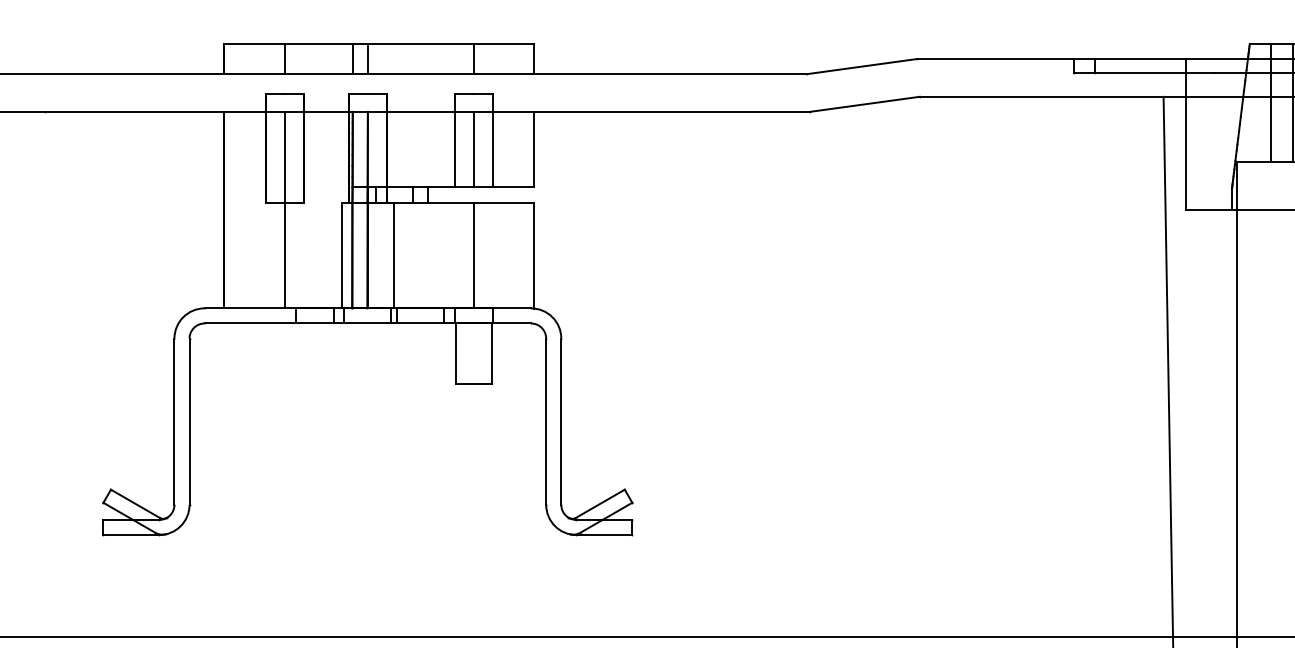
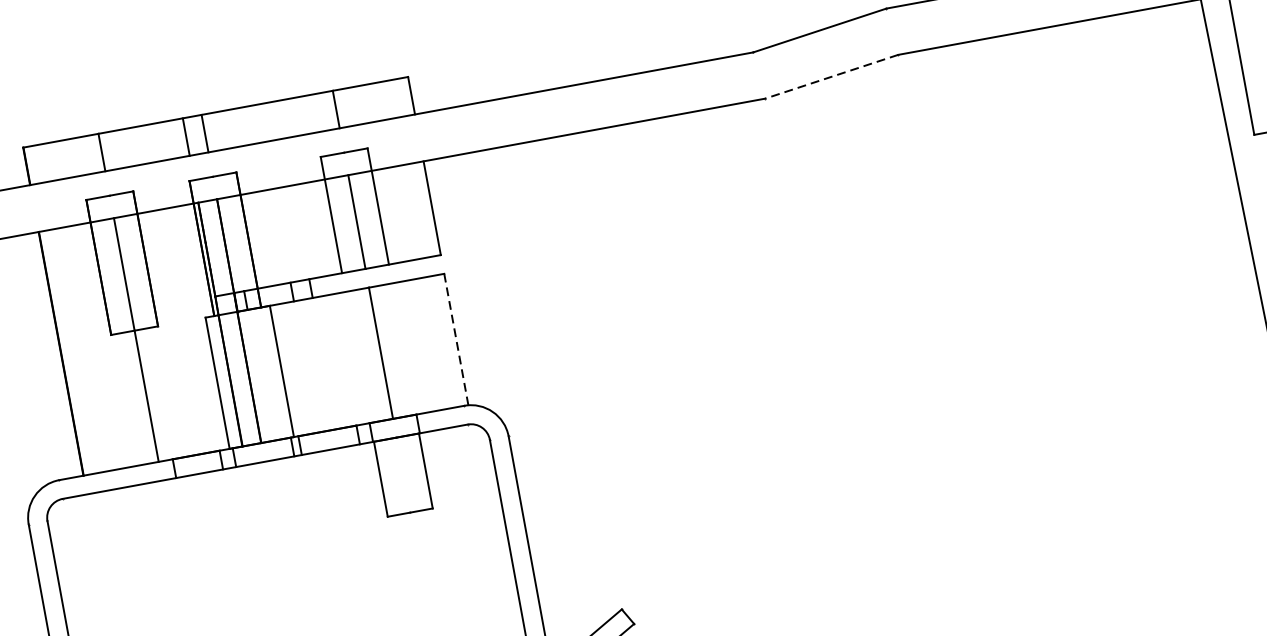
line: (864, 104) -> (831, 76), solid -> dashed
line: (534, 255) -> (456, 339), solid -> dashed

